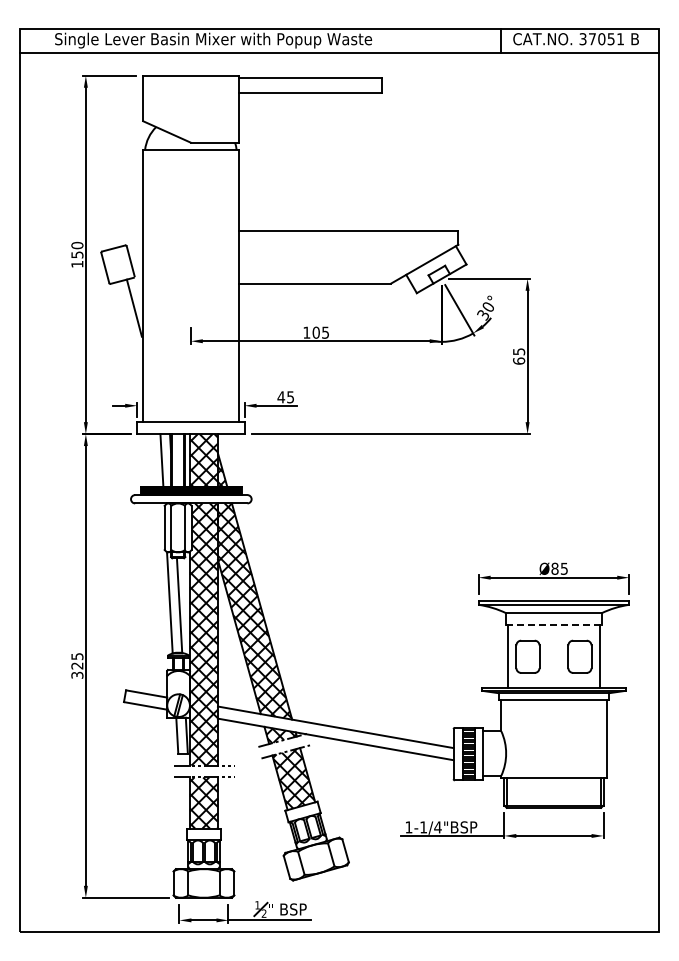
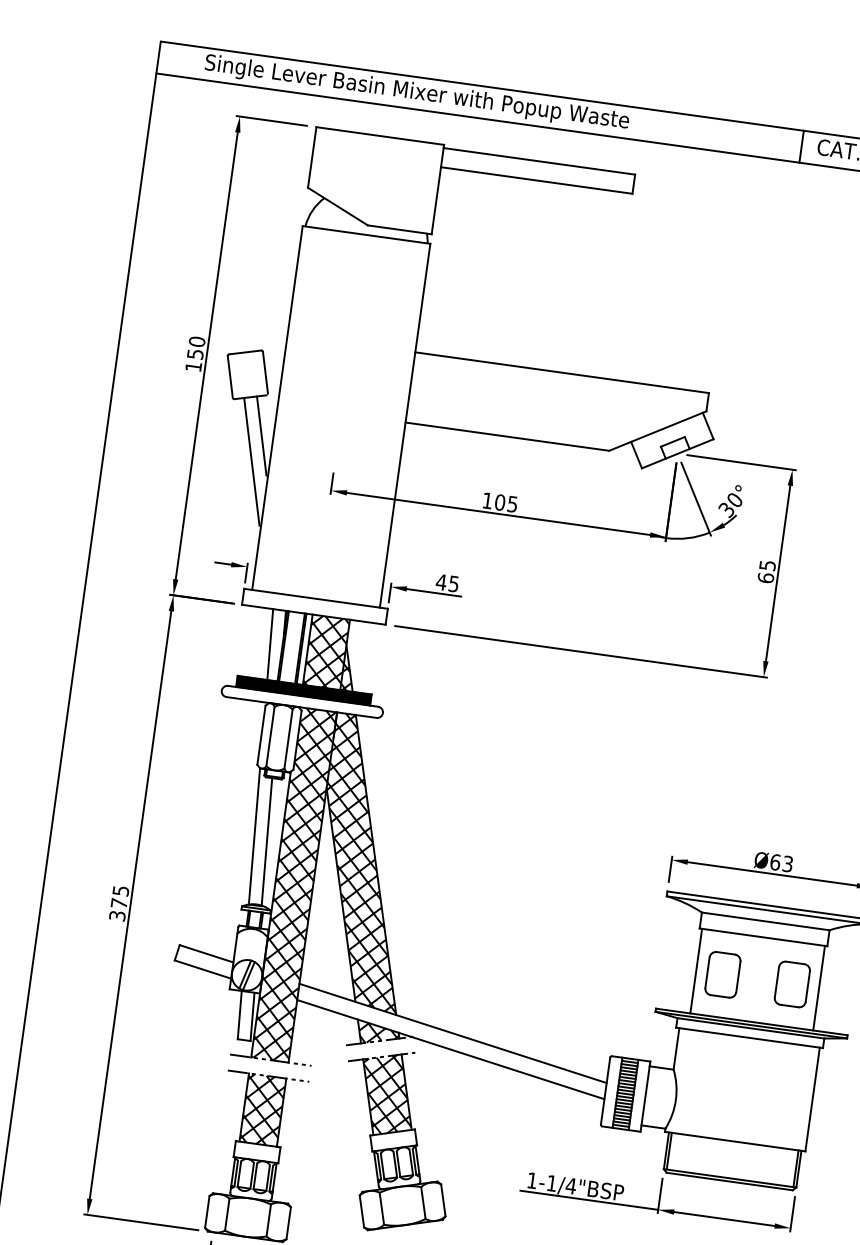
line: (129, 328) -> (251, 462), added
text: (559, 568) -> (781, 862), Ø85 -> Ø63
line: (553, 625) -> (762, 937), dashed -> solid
text: (77, 665) -> (119, 902), 325 -> 375

